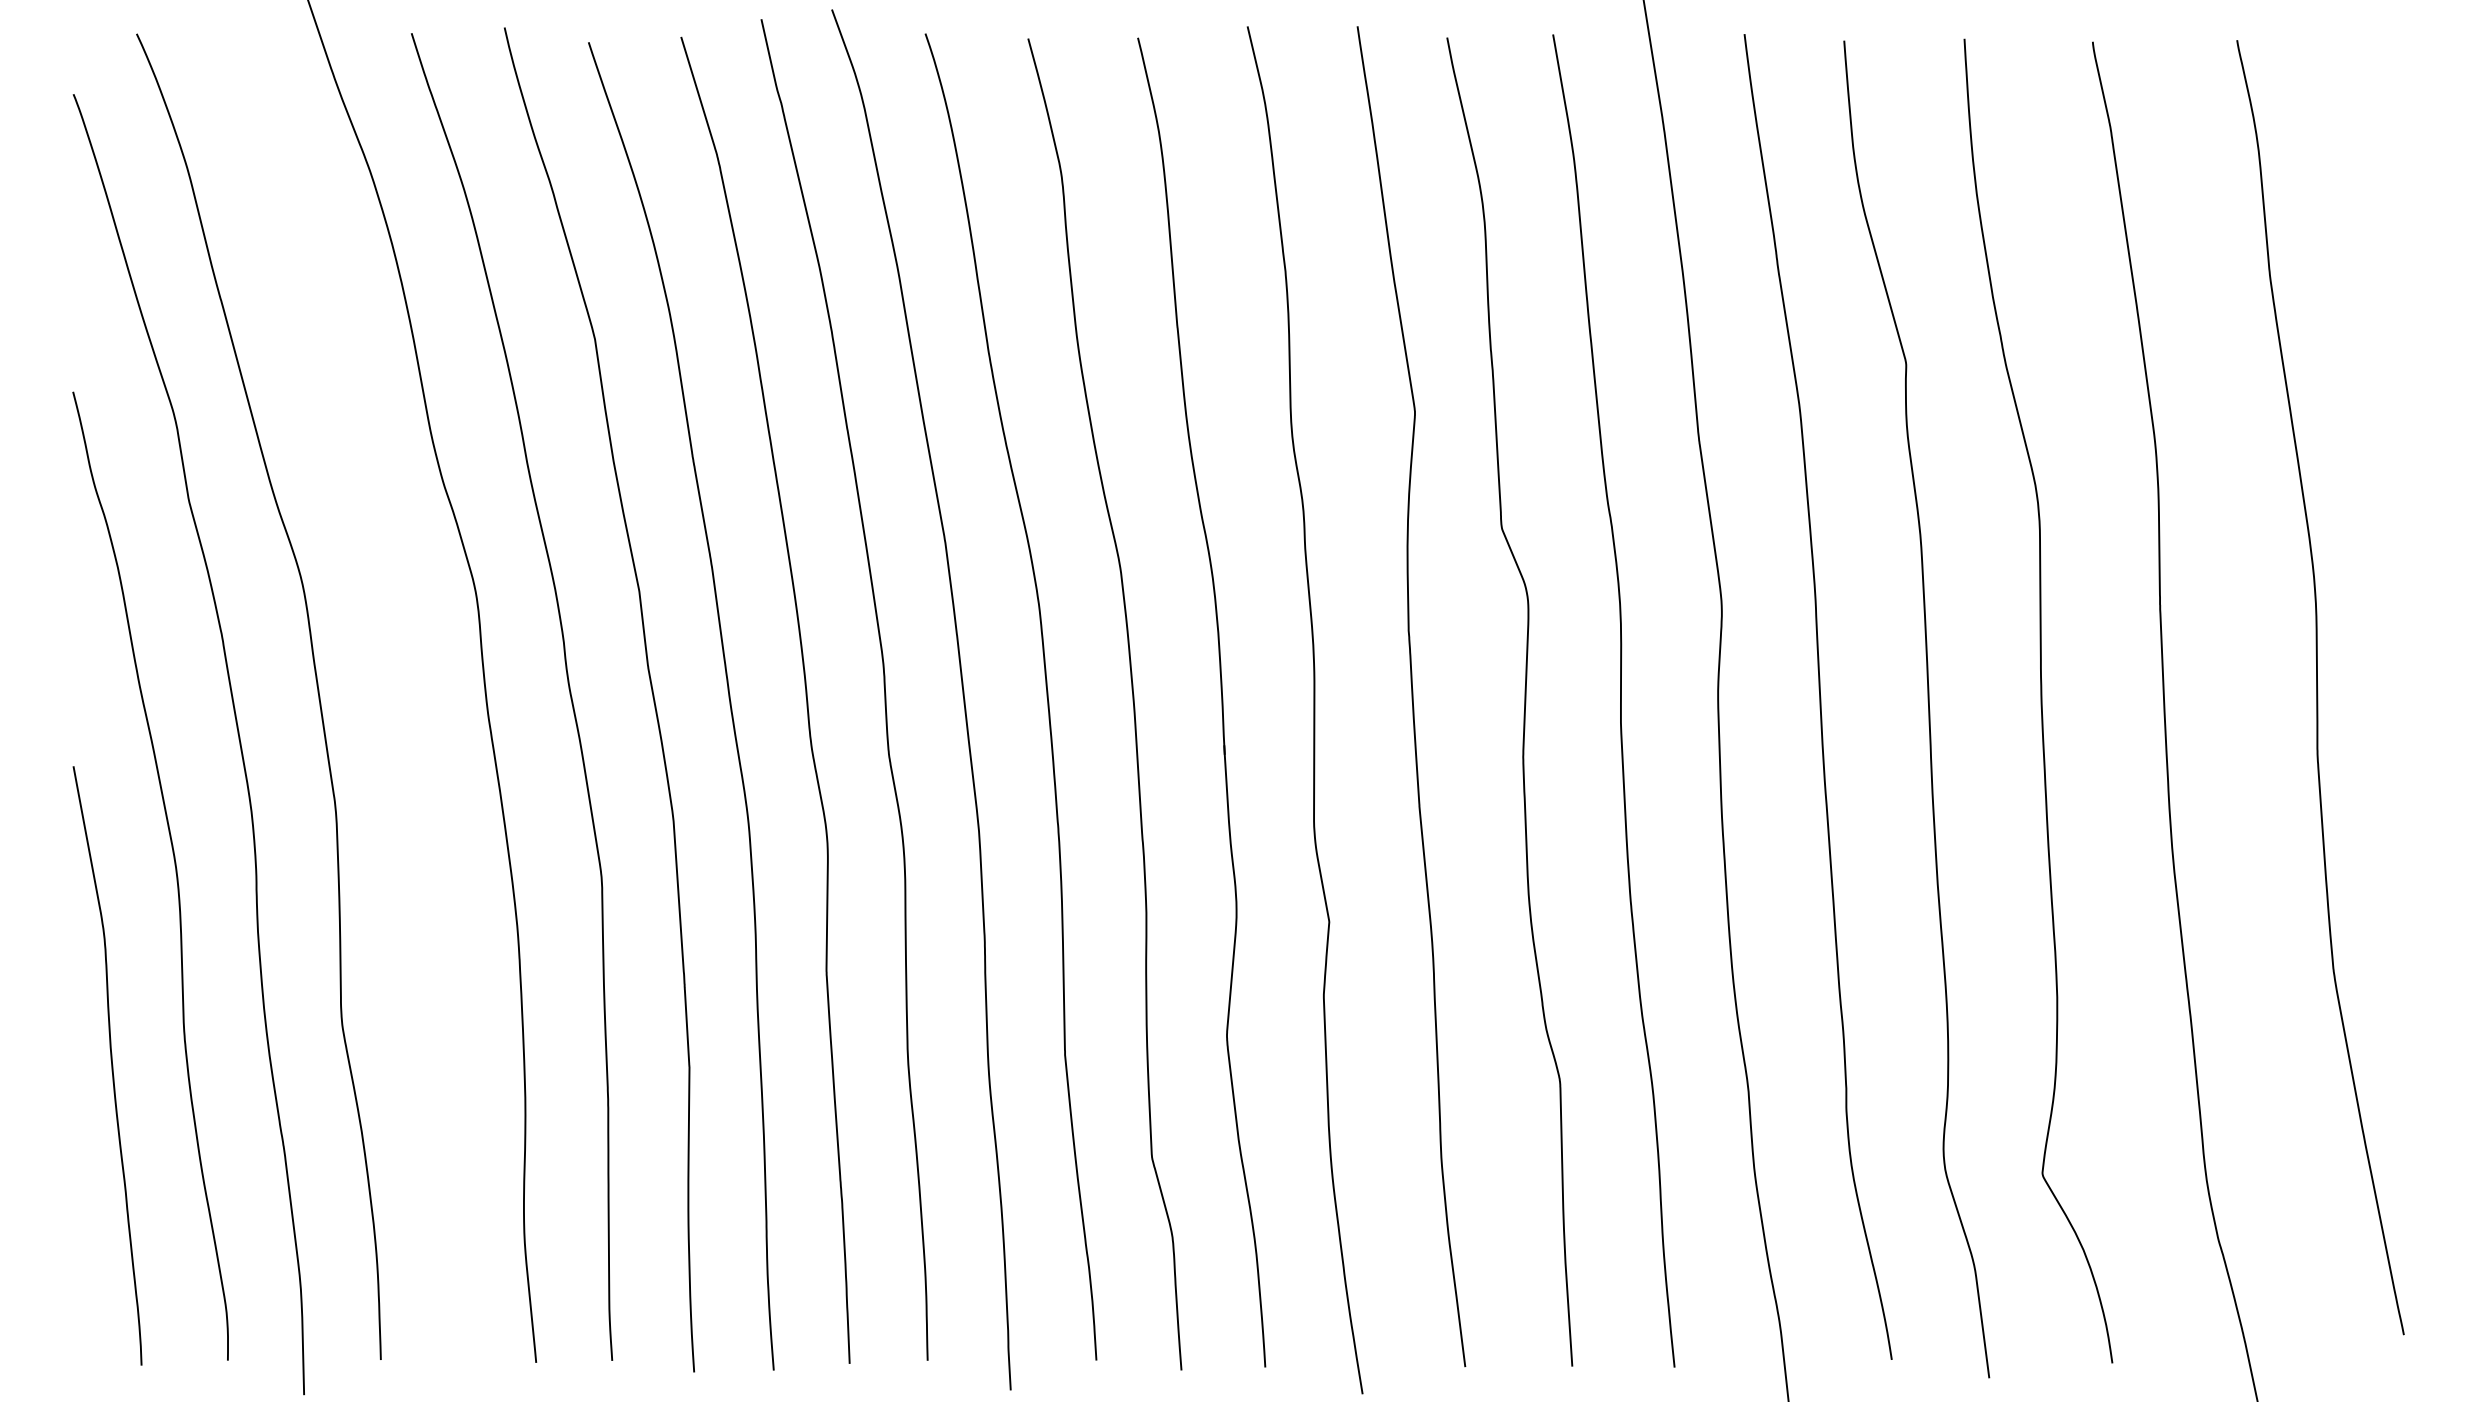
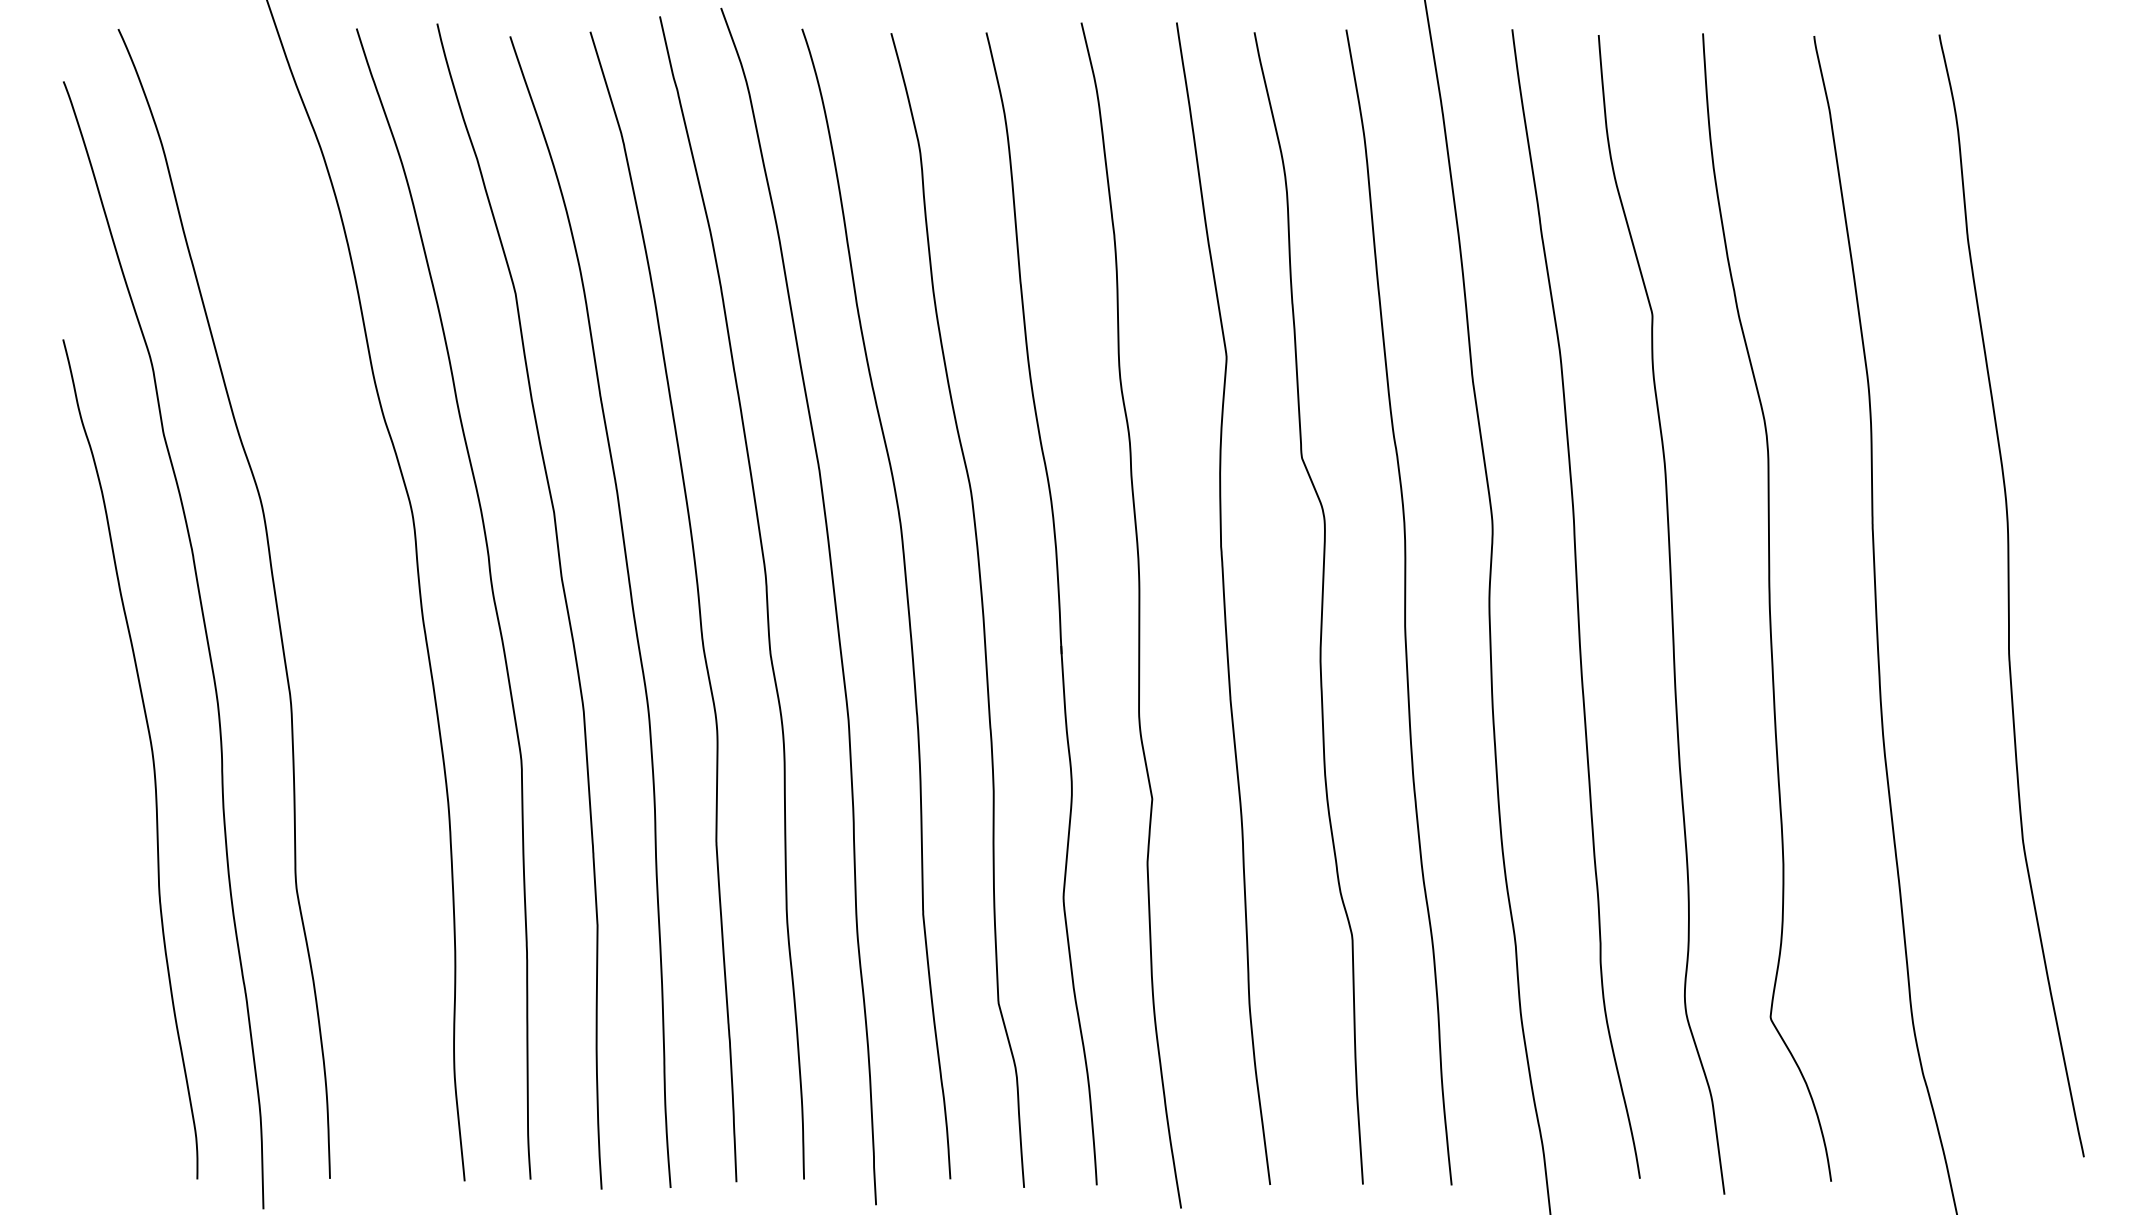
curve: (111, 1065) -> (96, 923), removed

